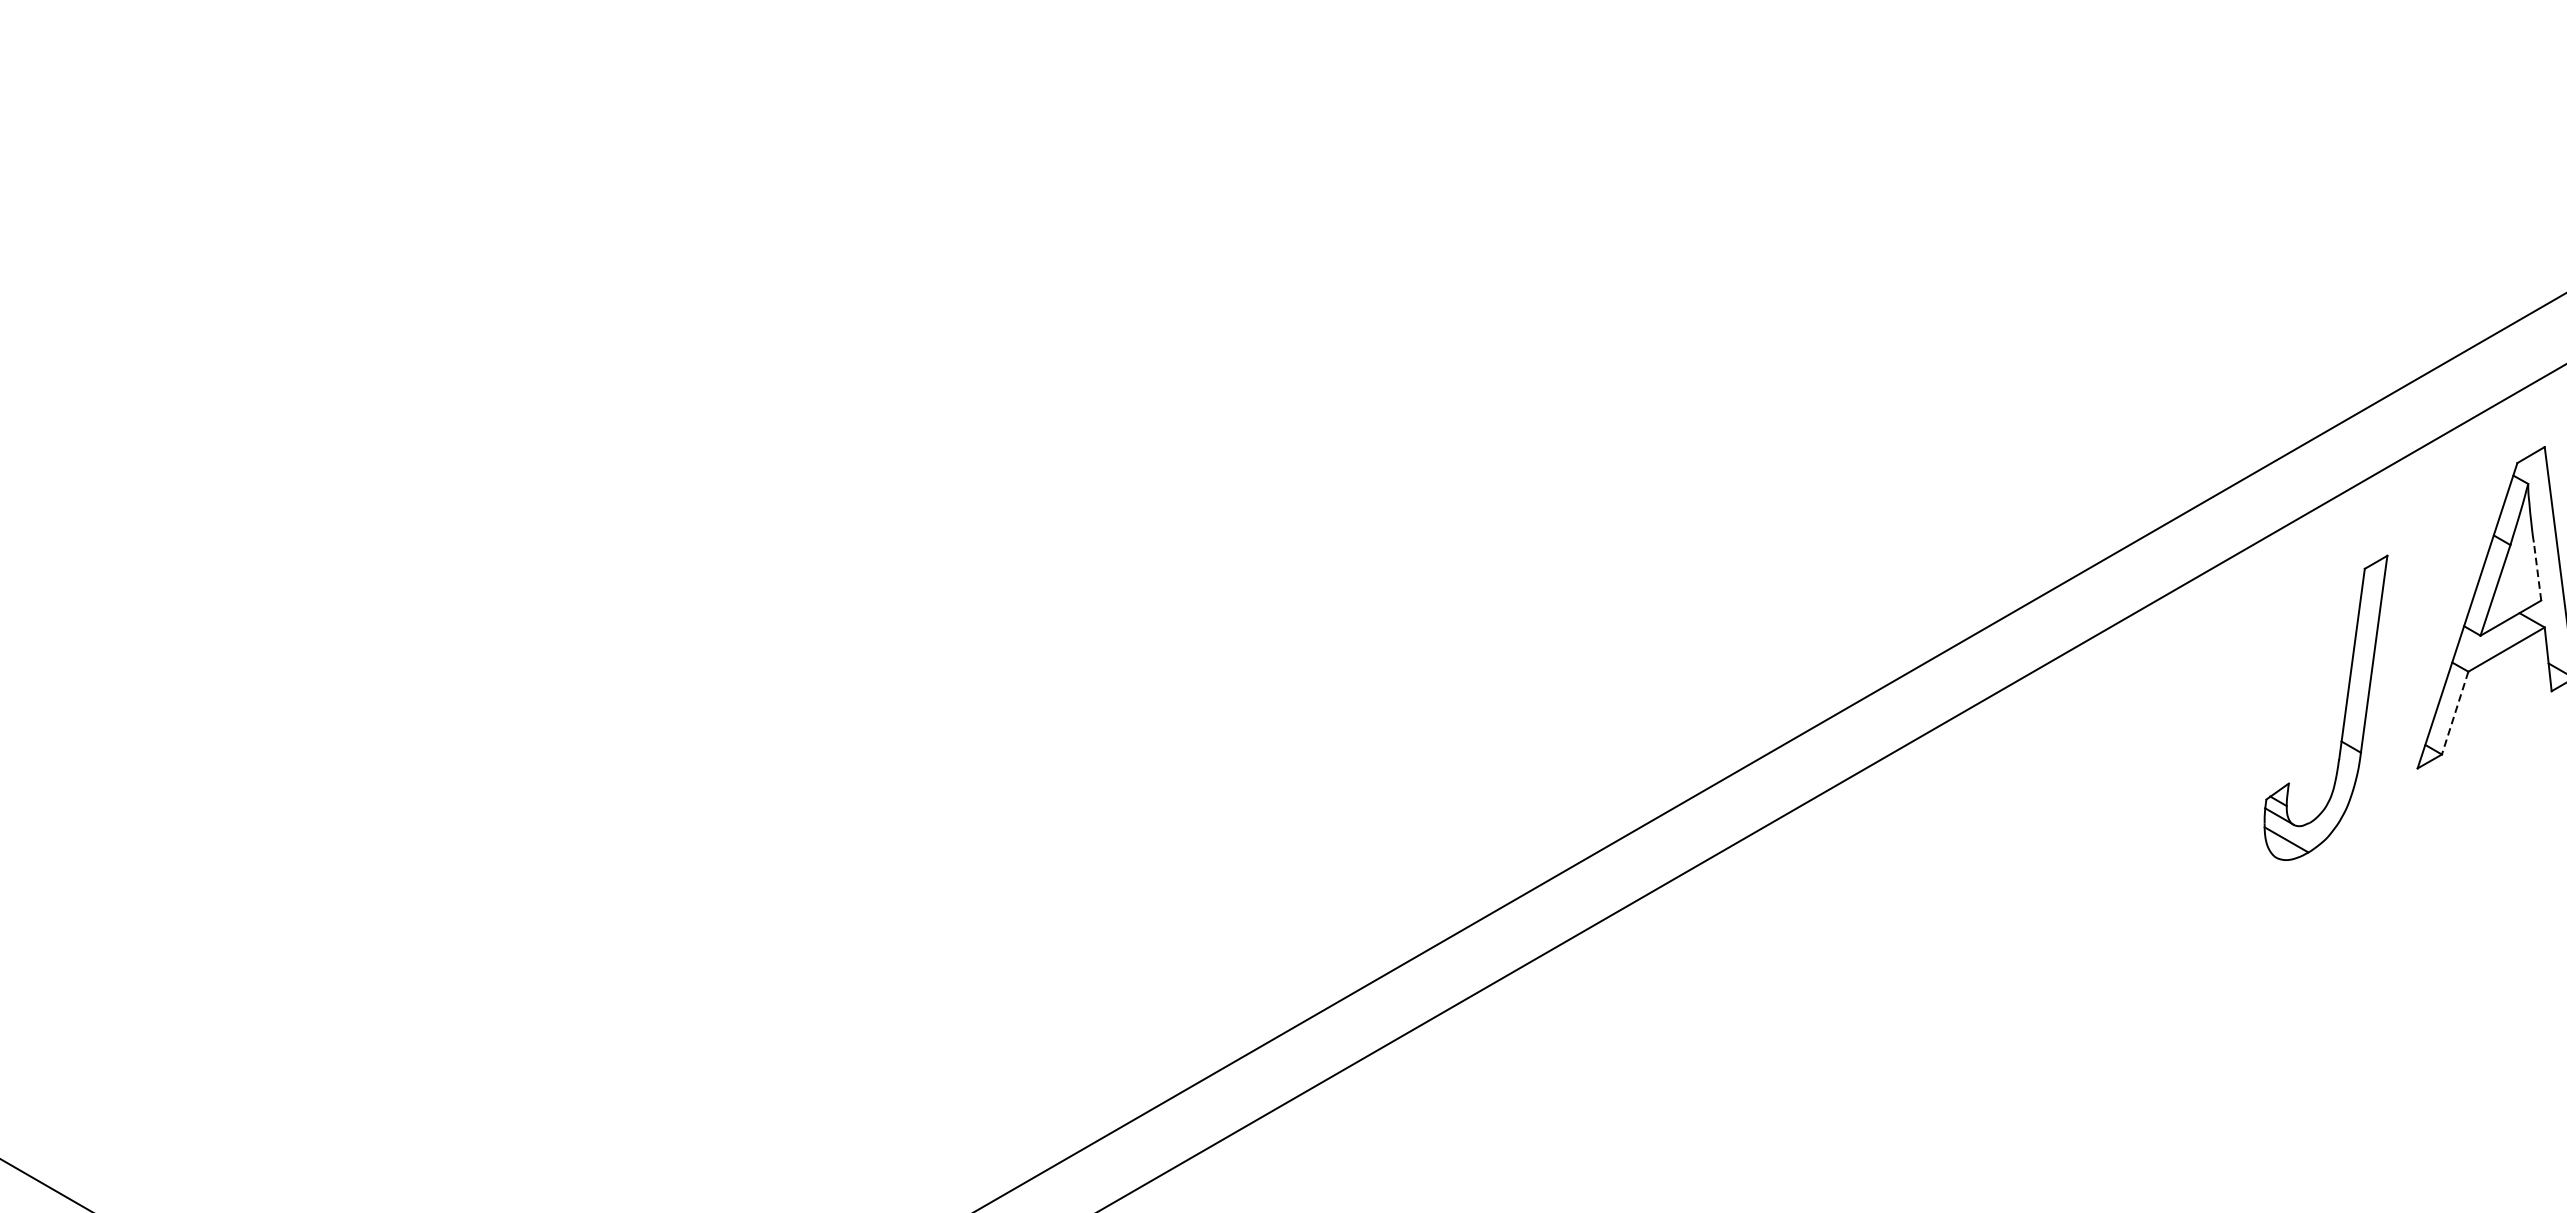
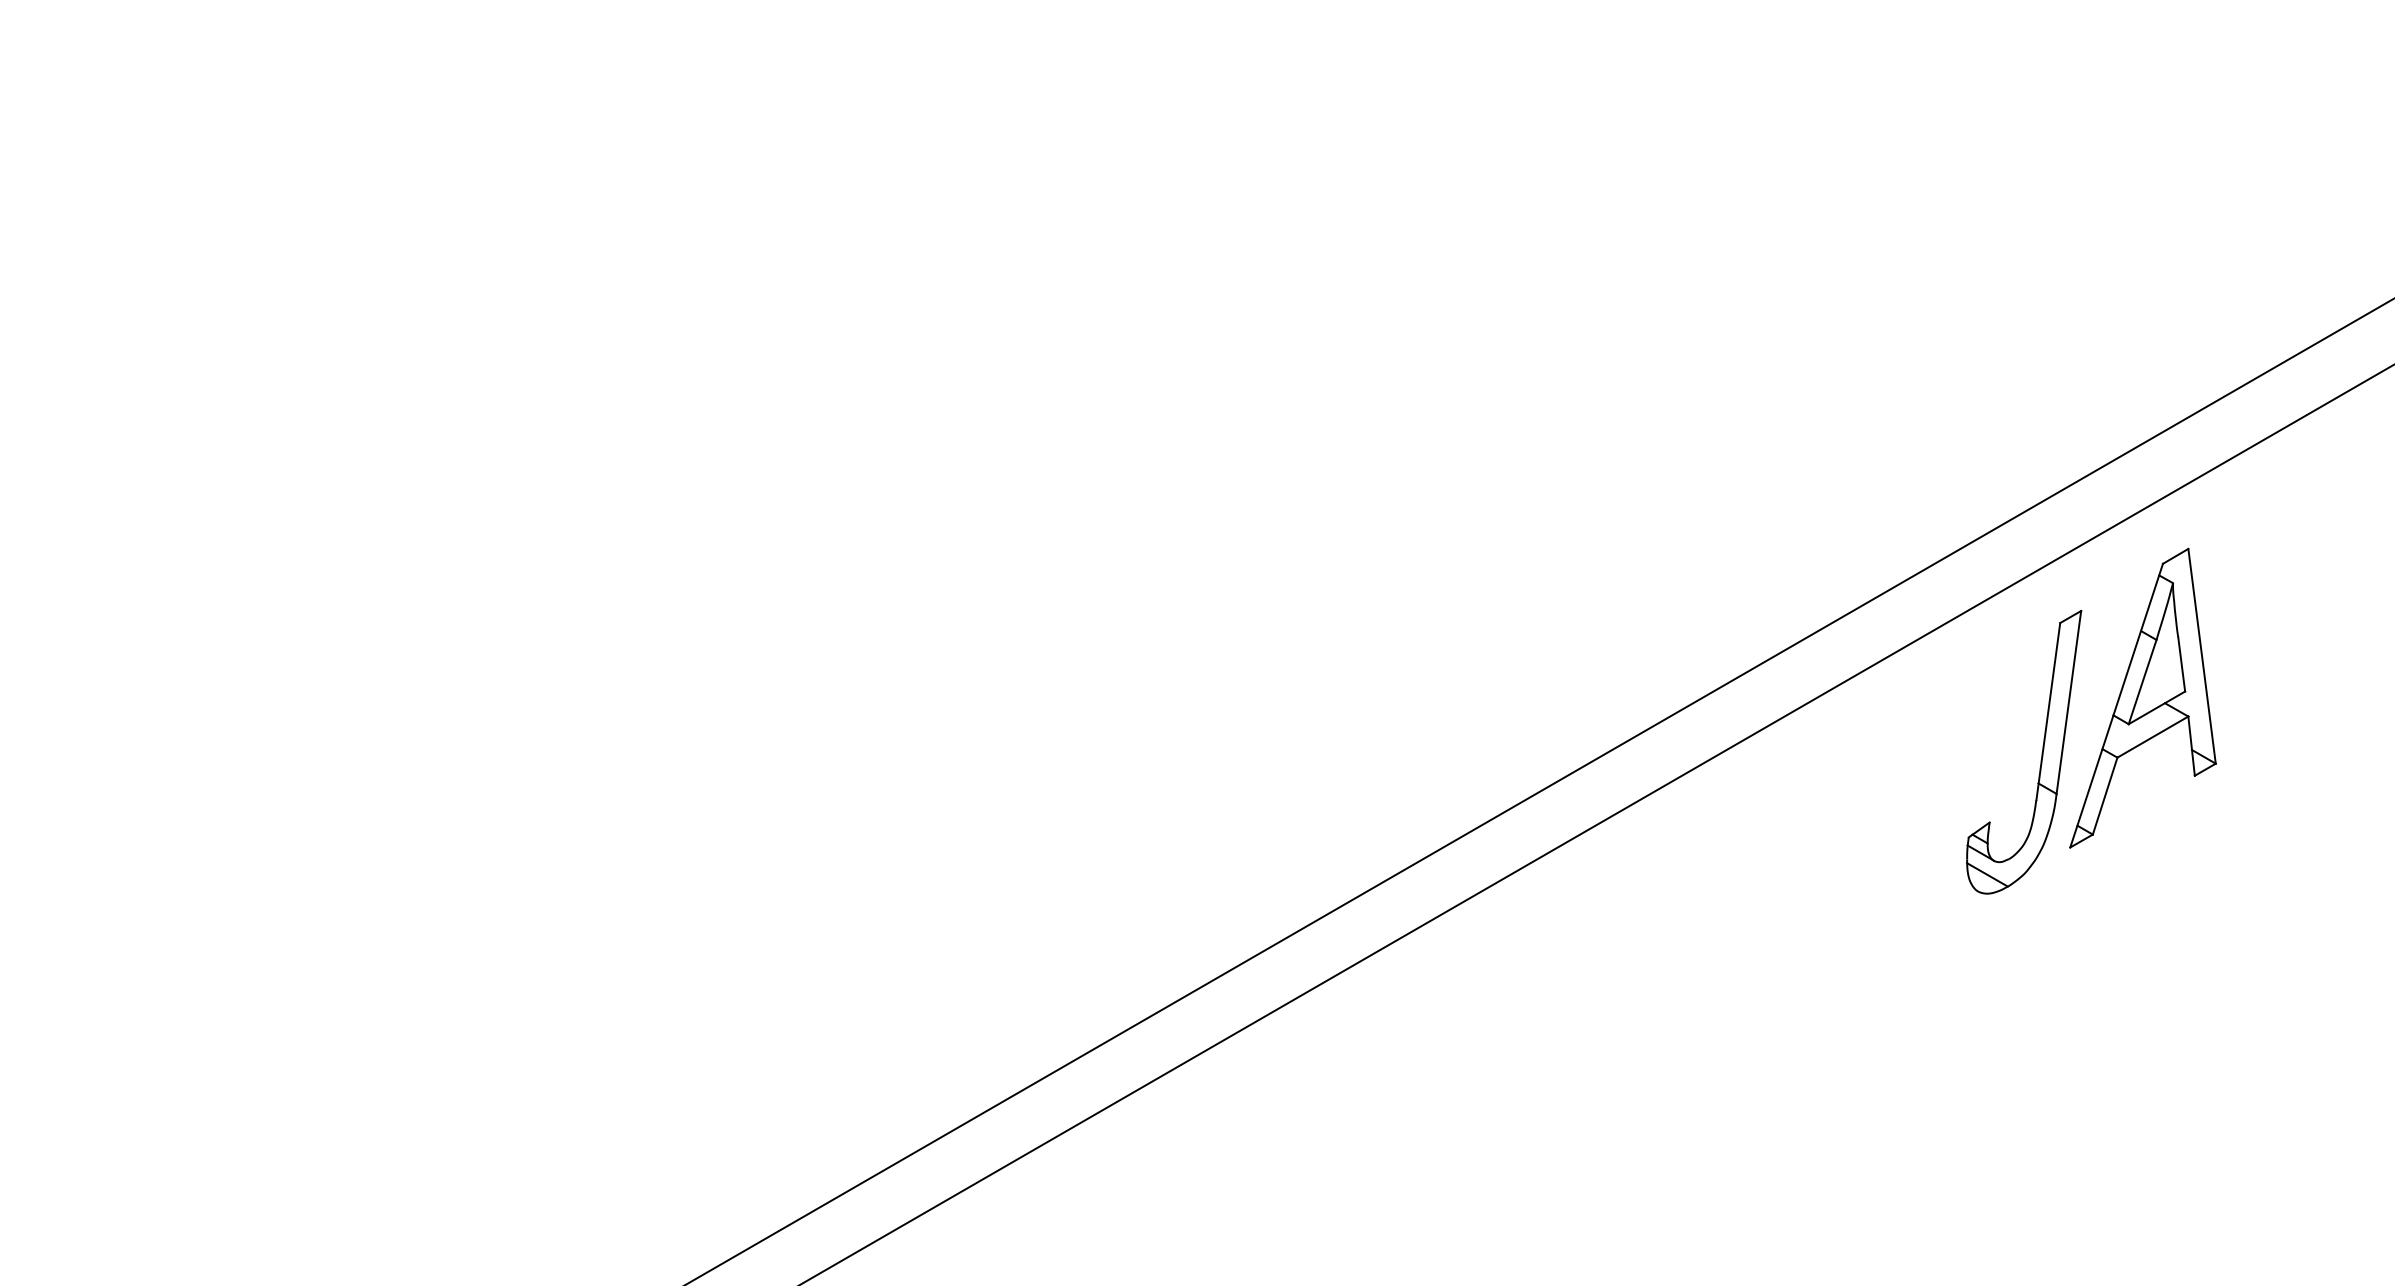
line: (2537, 571) -> (2181, 664), dashed -> solid
part: (2344, 708) -> (2041, 752), moved
line: (2455, 713) -> (2105, 796), dashed -> solid

